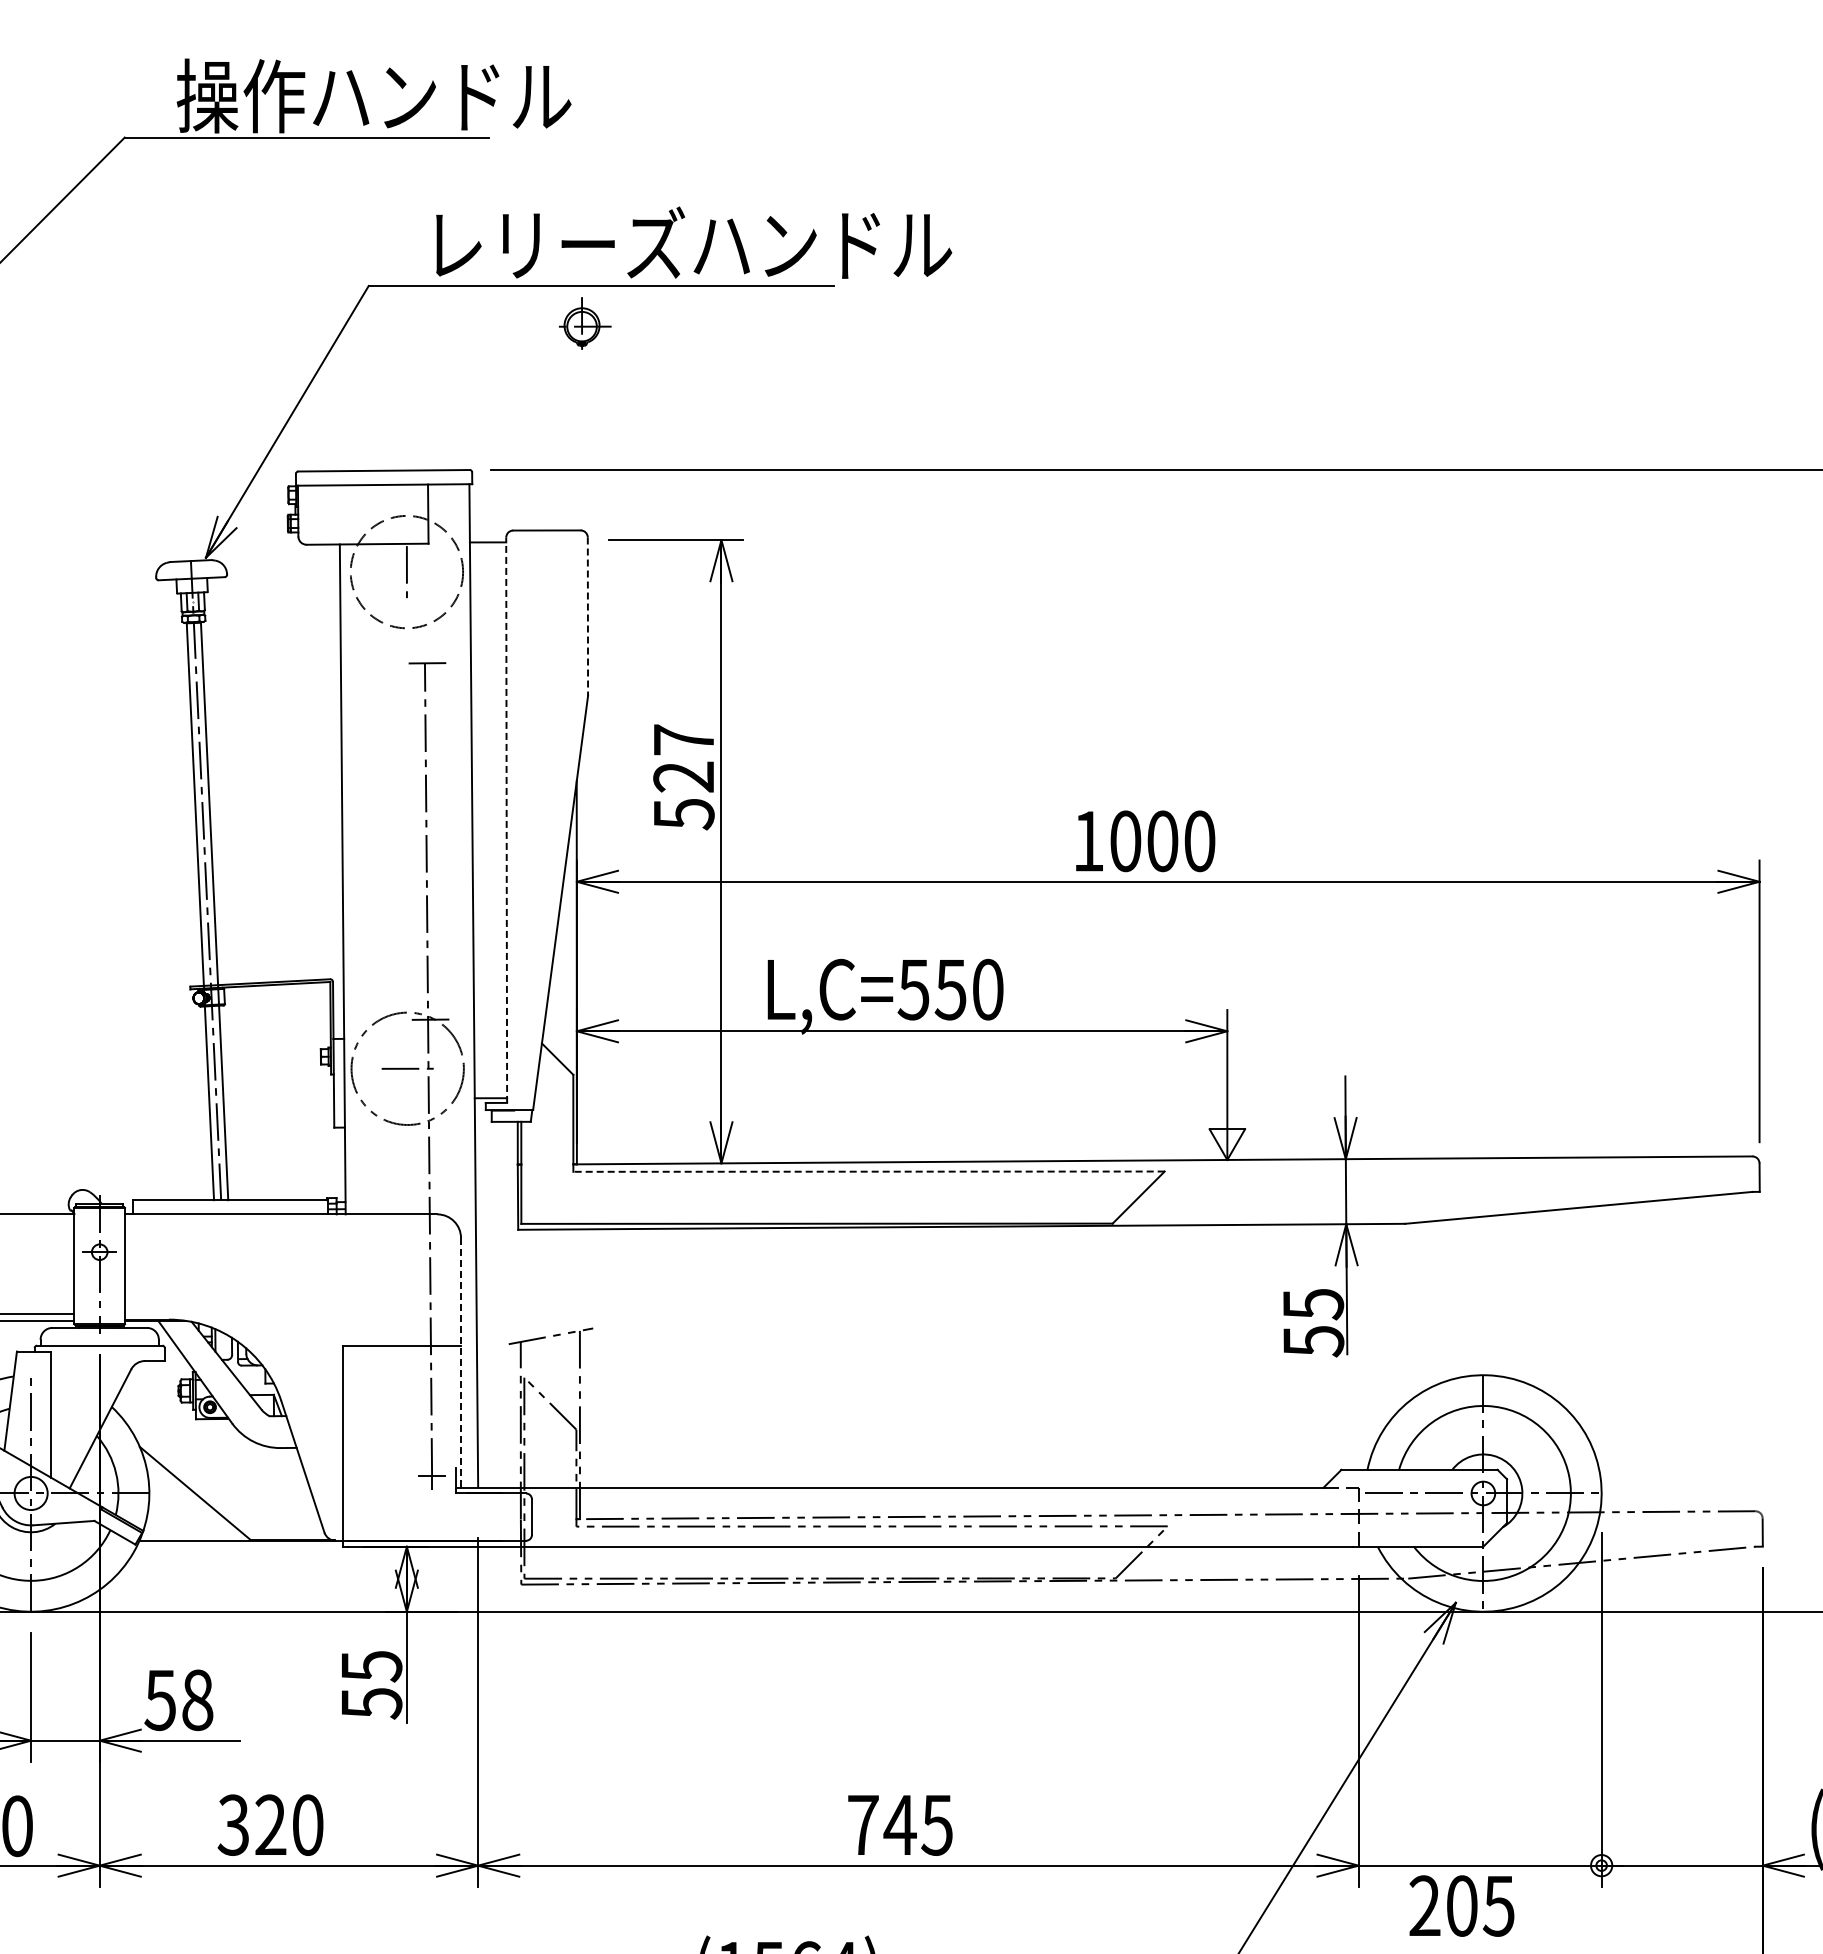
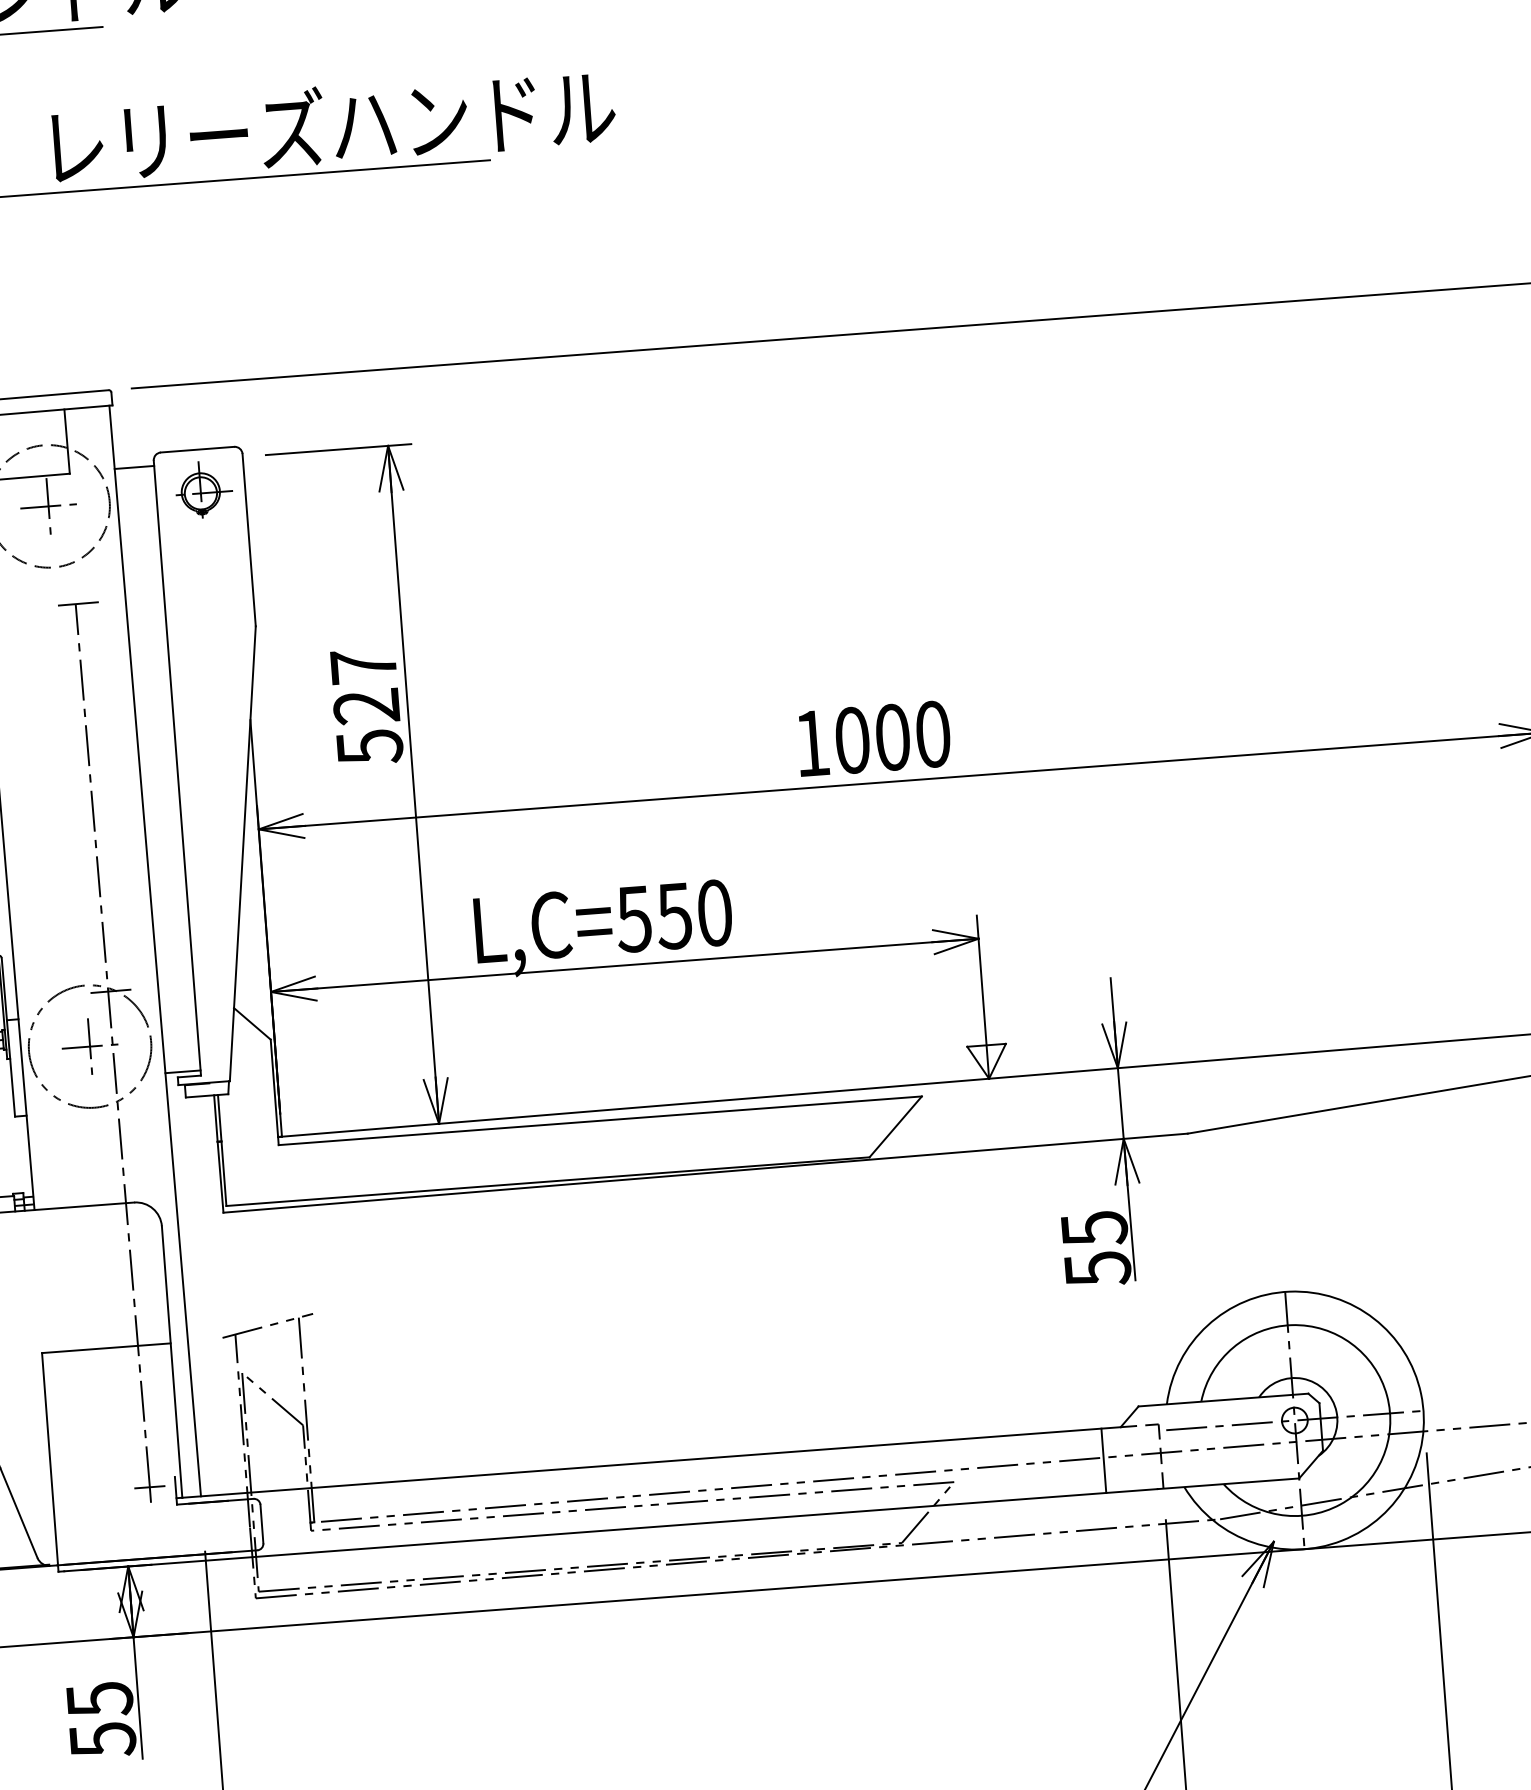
part: (585, 323) -> (204, 489), moved
line: (406, 572) -> (48, 506), added
line: (587, 617) -> (248, 541), dashed -> solid
line: (506, 820) -> (177, 768), dashed -> solid
line: (407, 1068) -> (89, 1046), added
line: (869, 1171) -> (600, 1120), dashed -> solid
line: (461, 1362) -> (172, 1361), dashed -> solid
line: (1305, 1516) -> (1103, 1460), added

